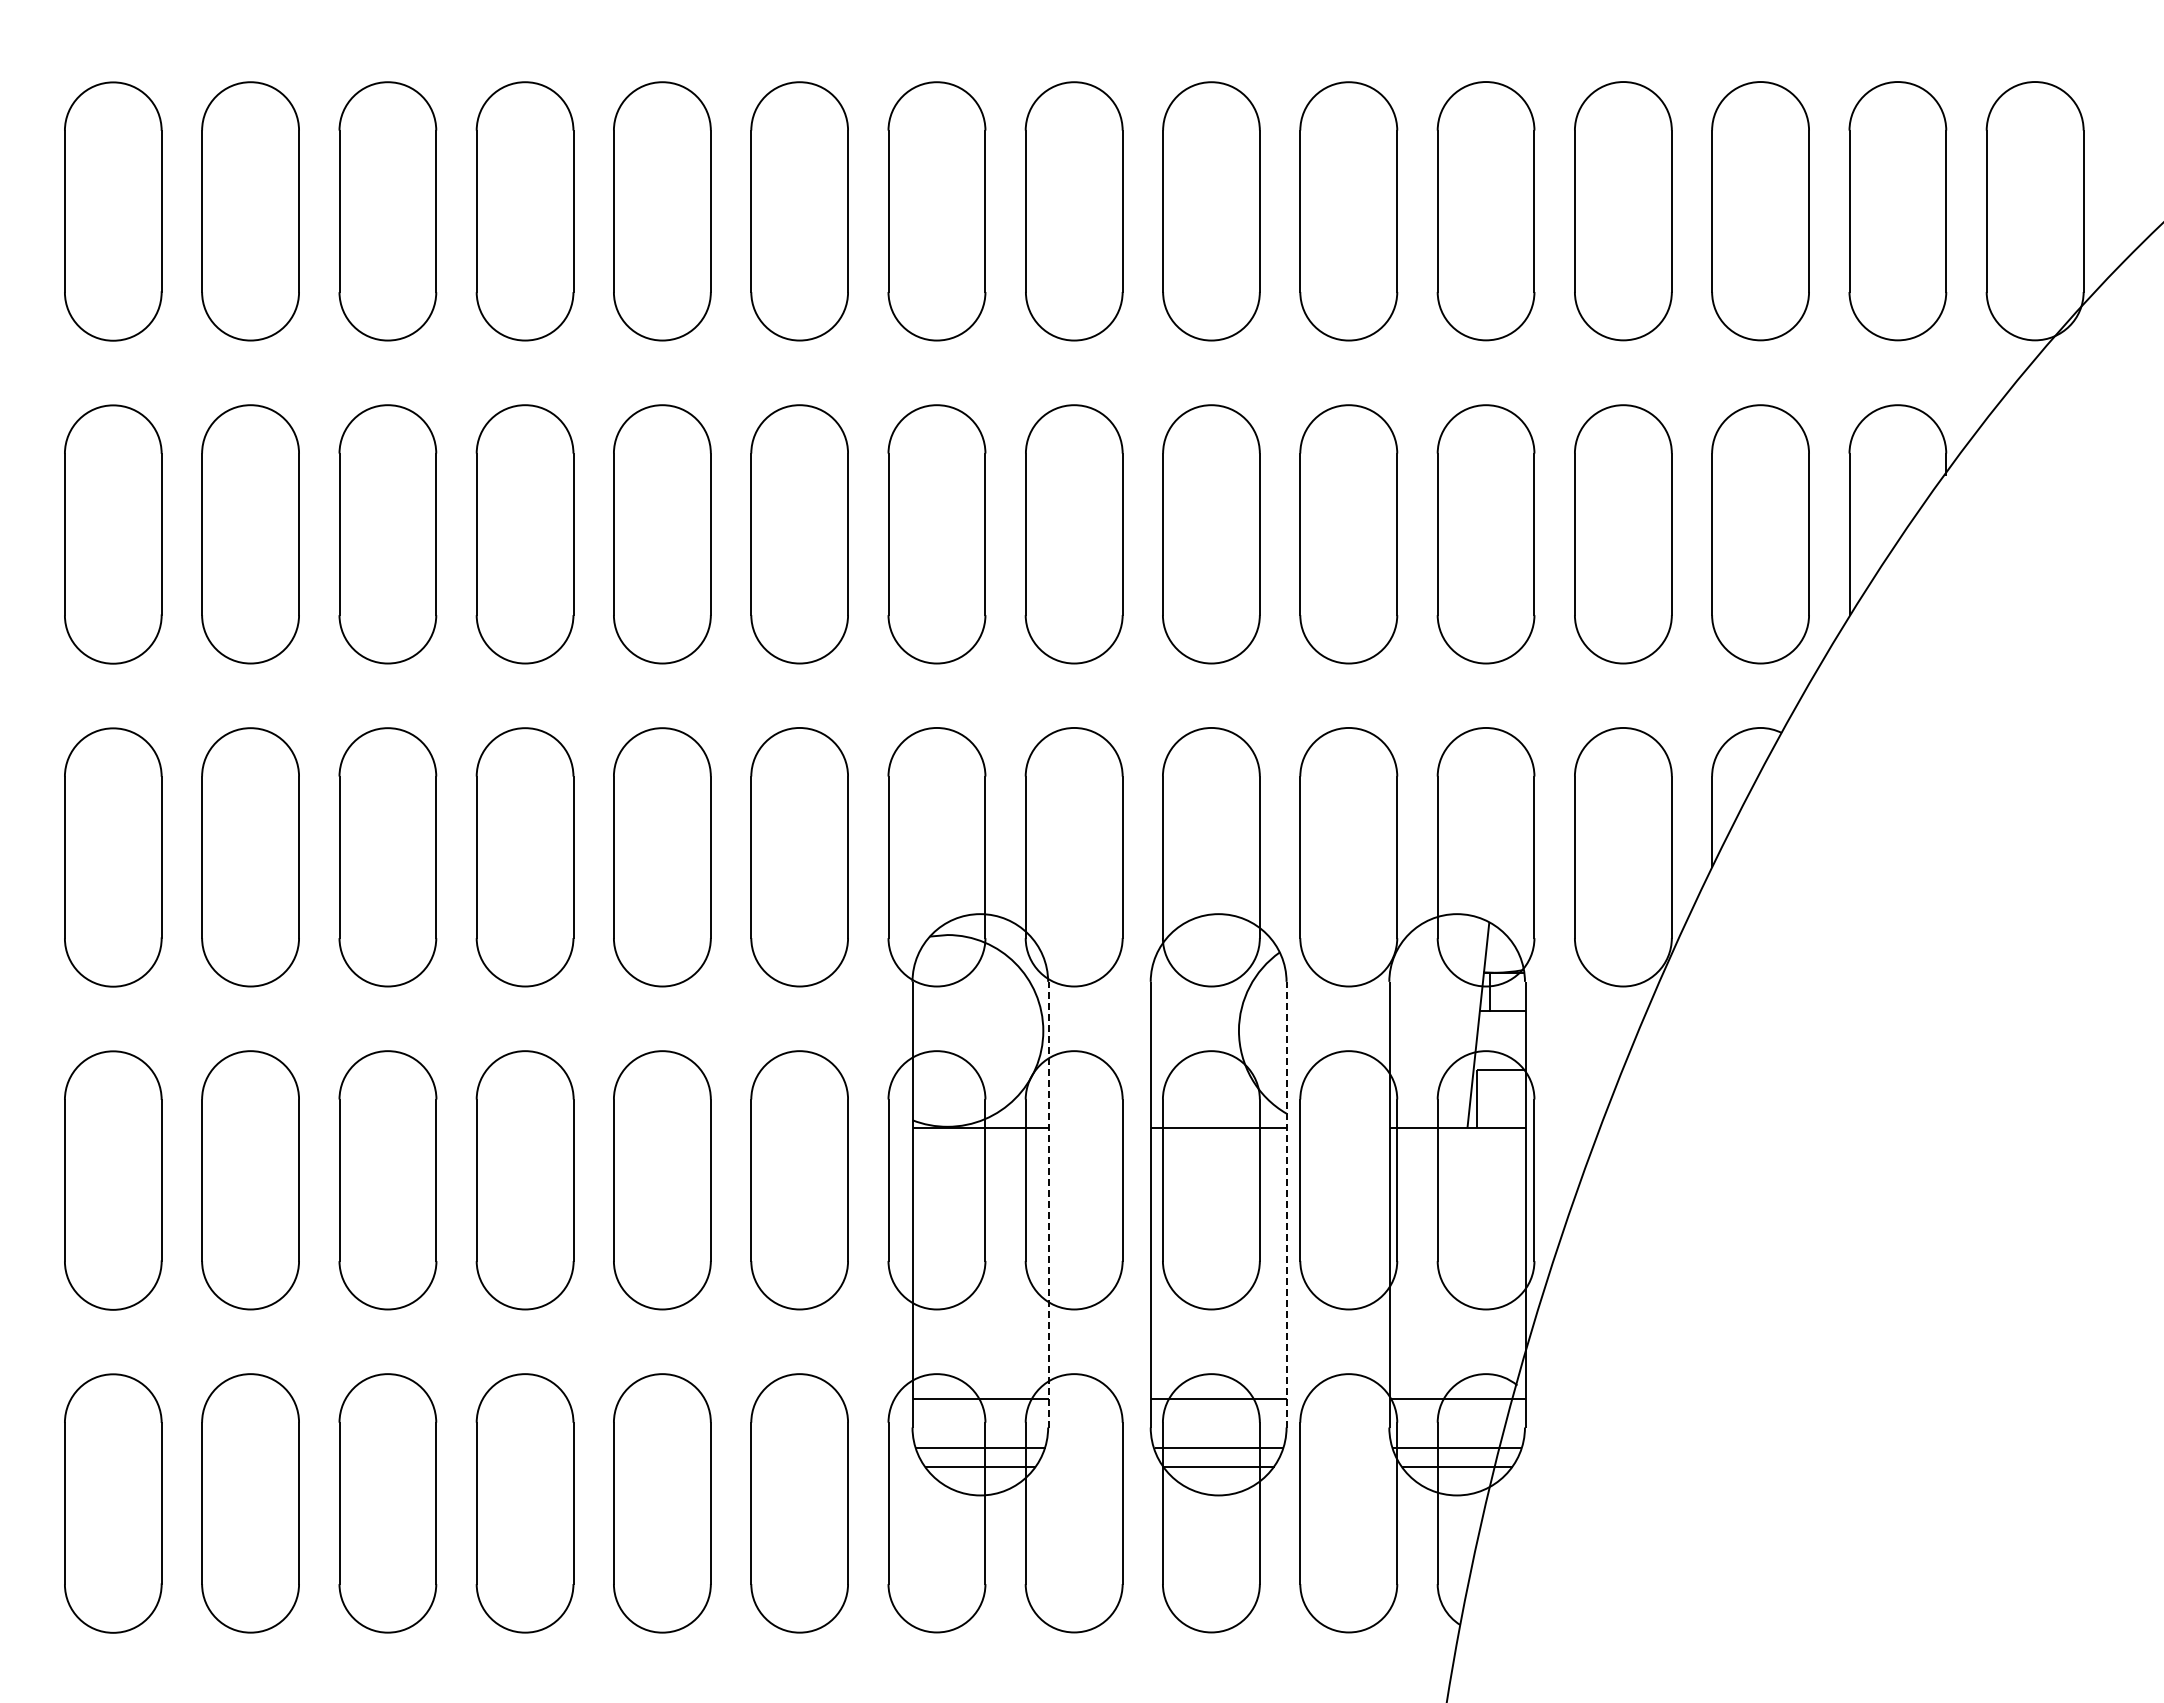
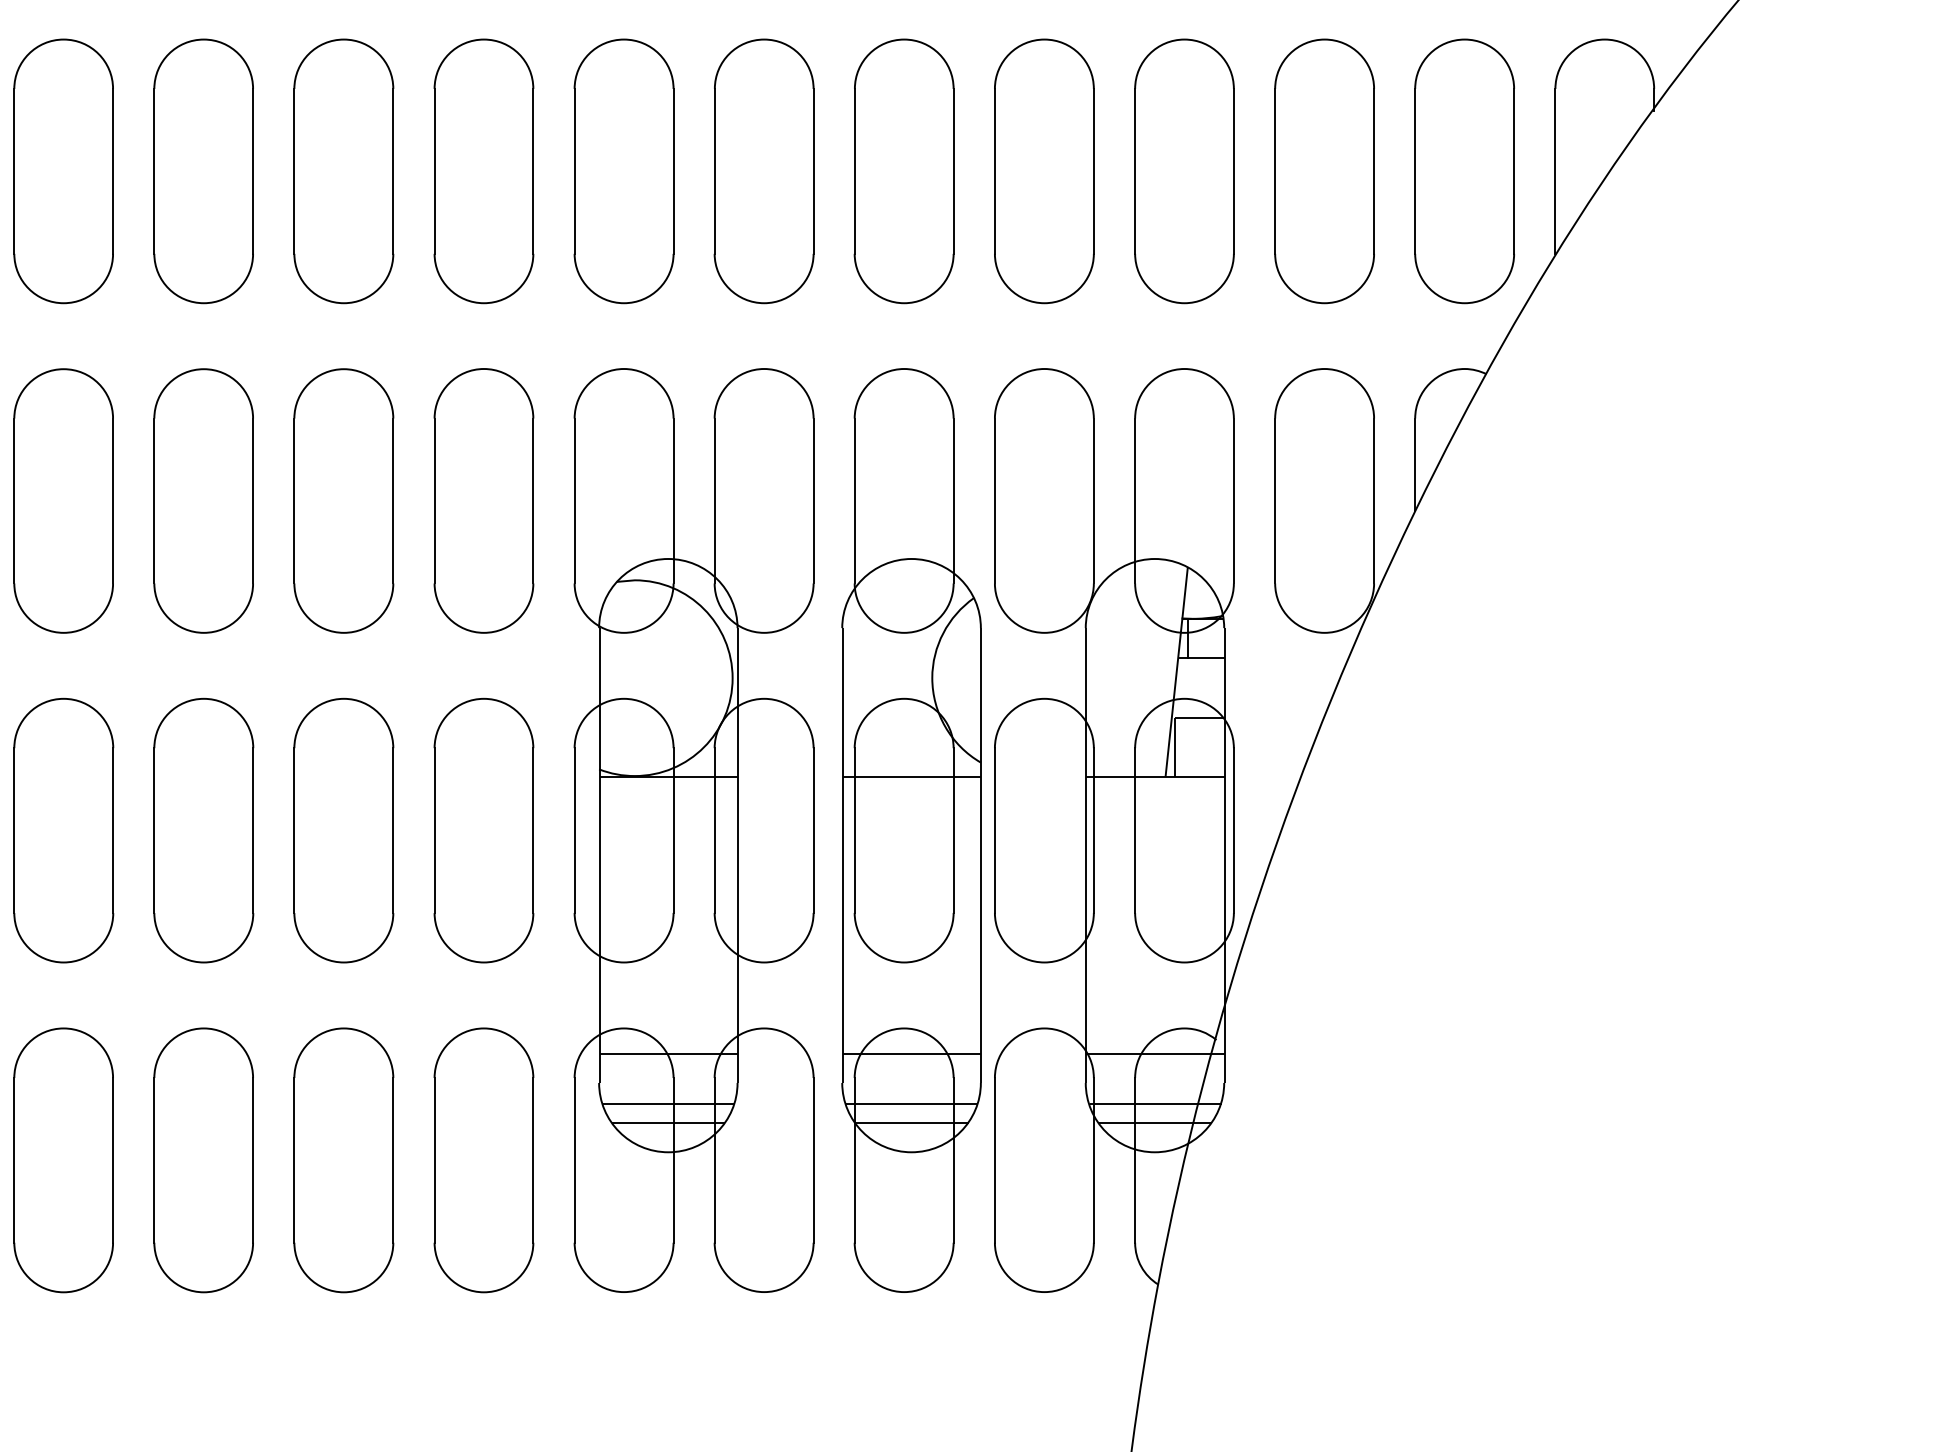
line: (1048, 1204) -> (737, 855), dashed -> solid
line: (1287, 1204) -> (981, 855), dashed -> solid

